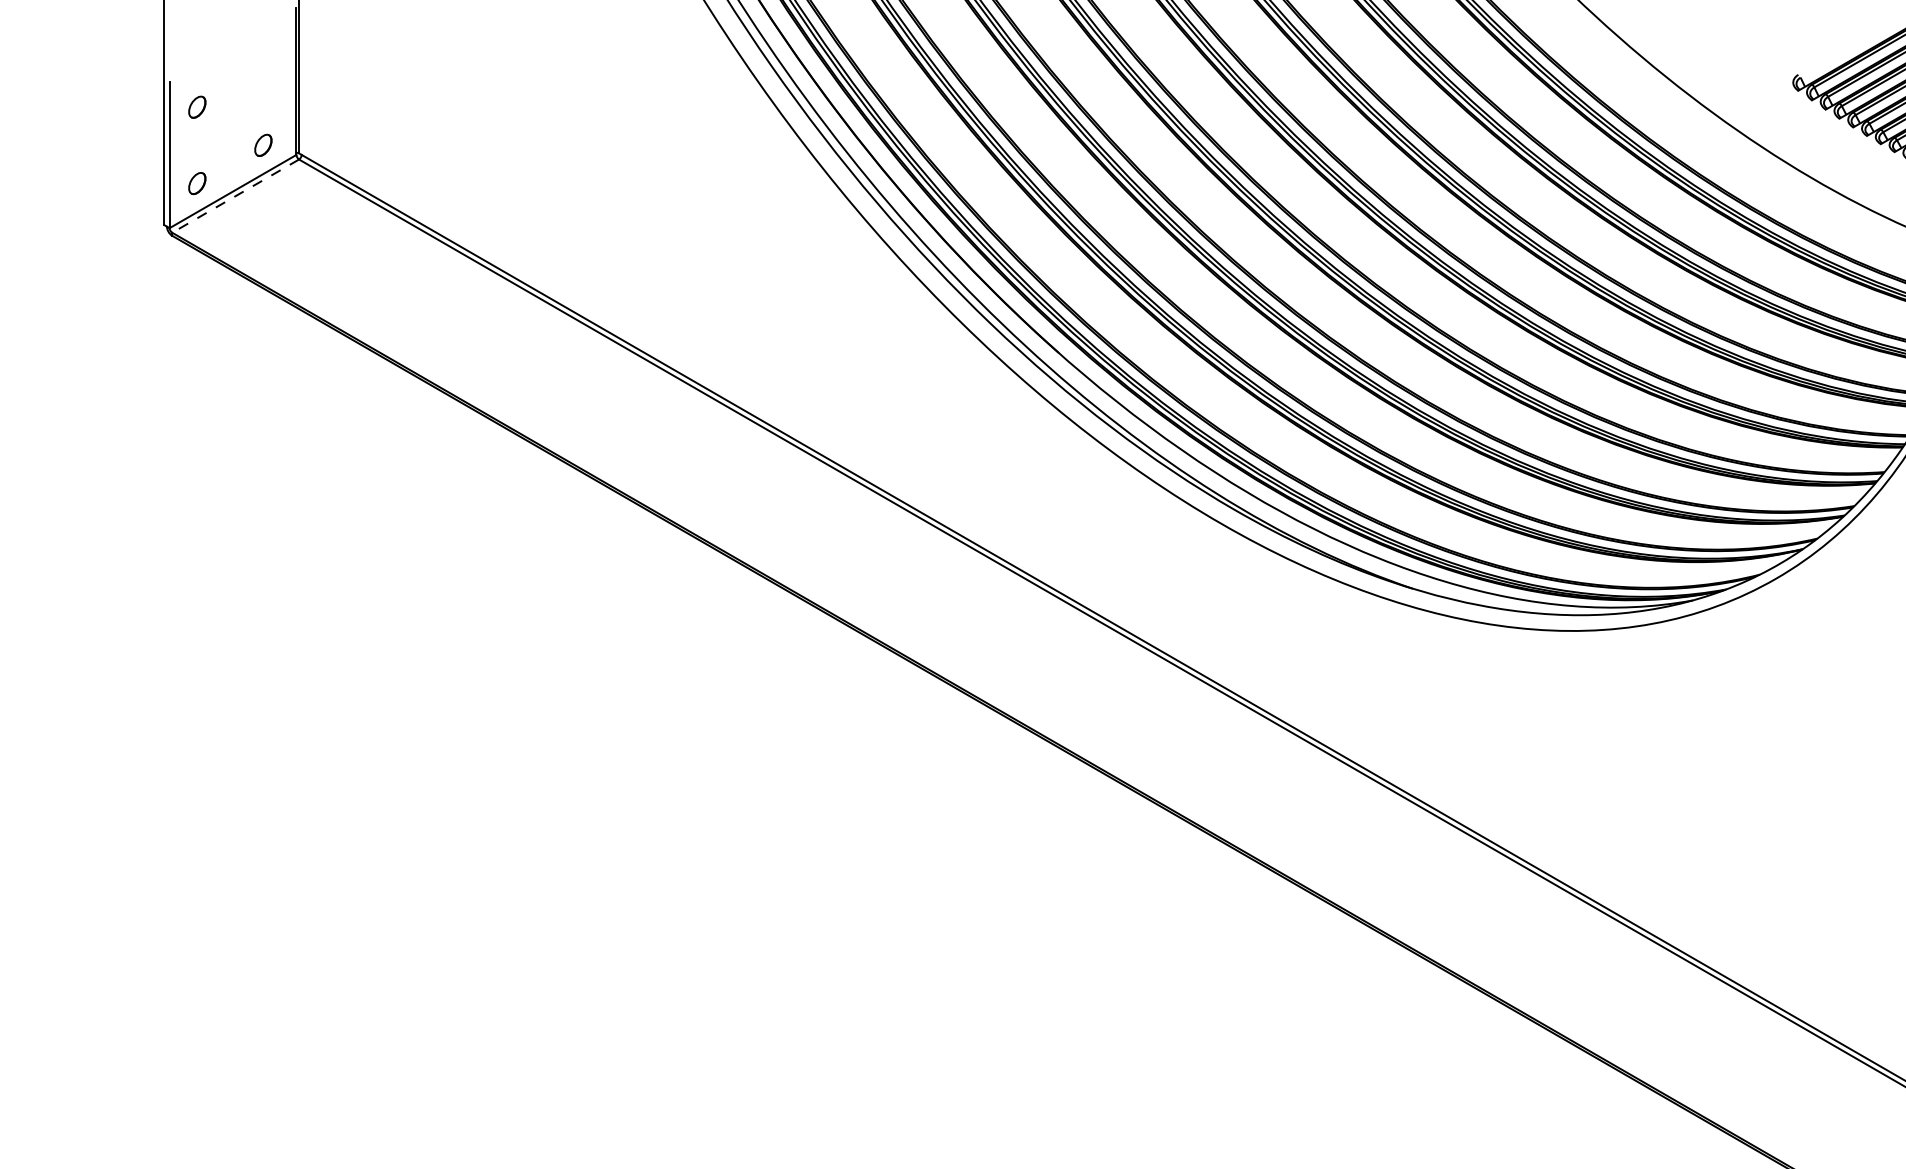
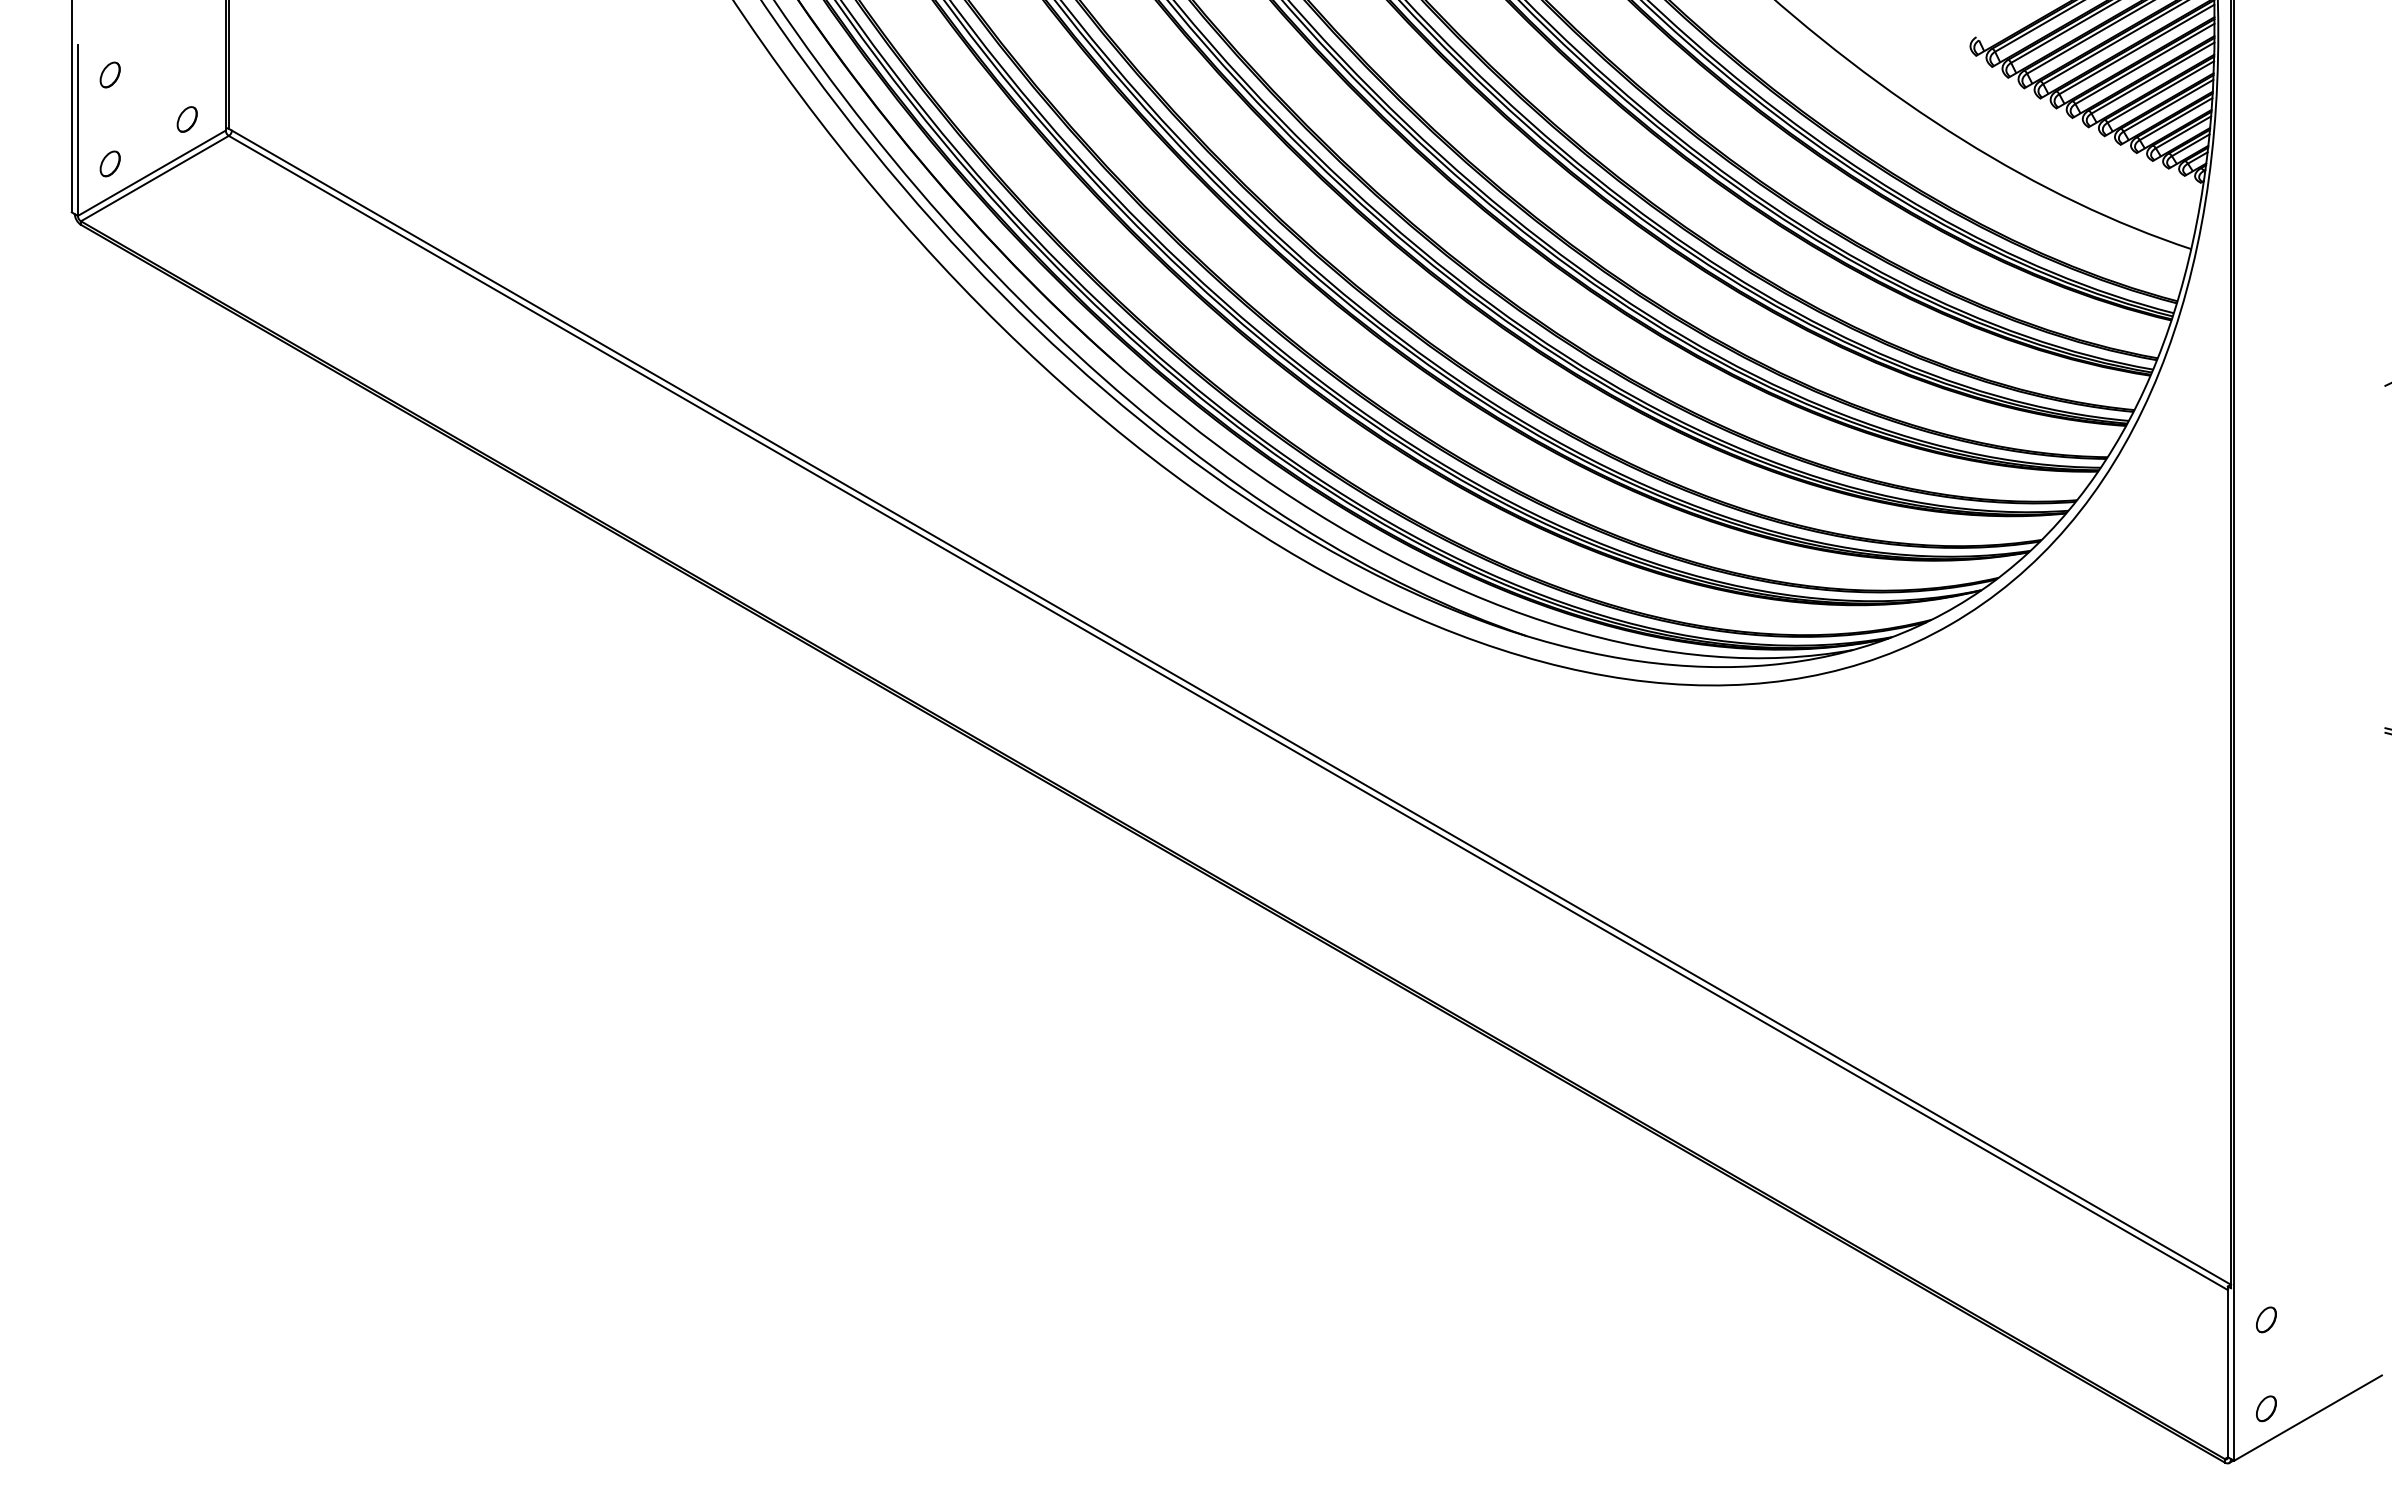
line: (235, 196) -> (154, 178), dashed -> solid

